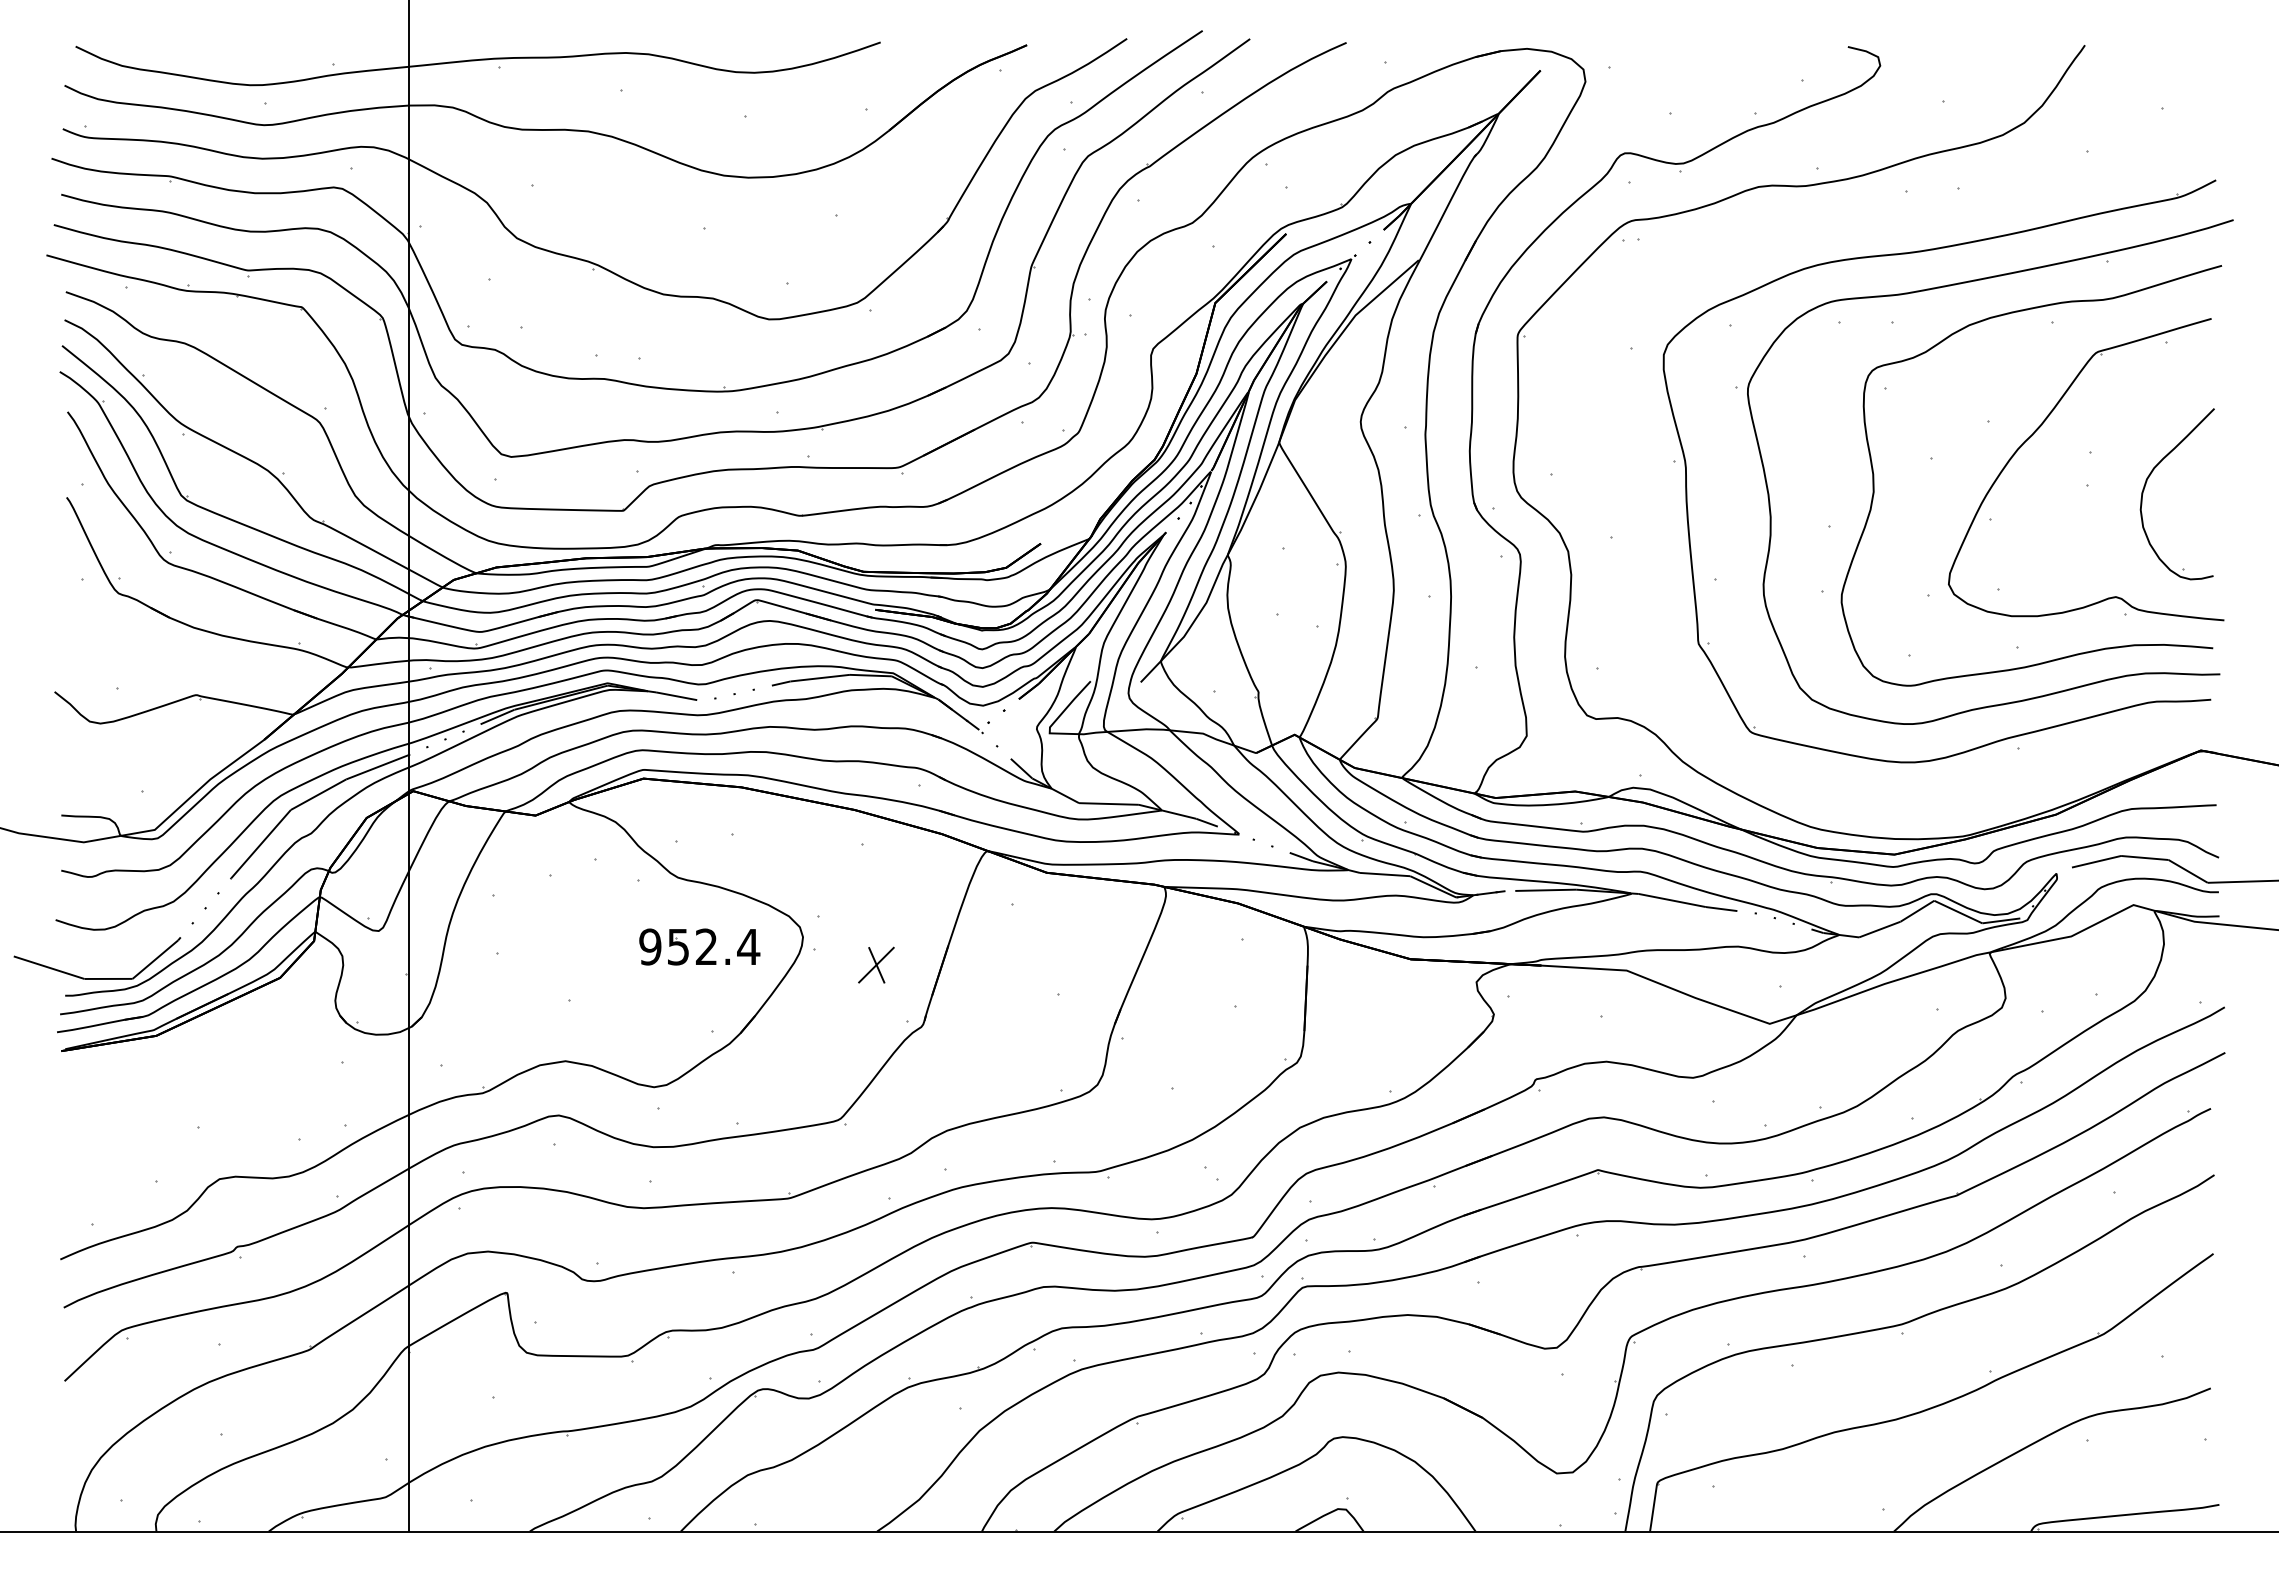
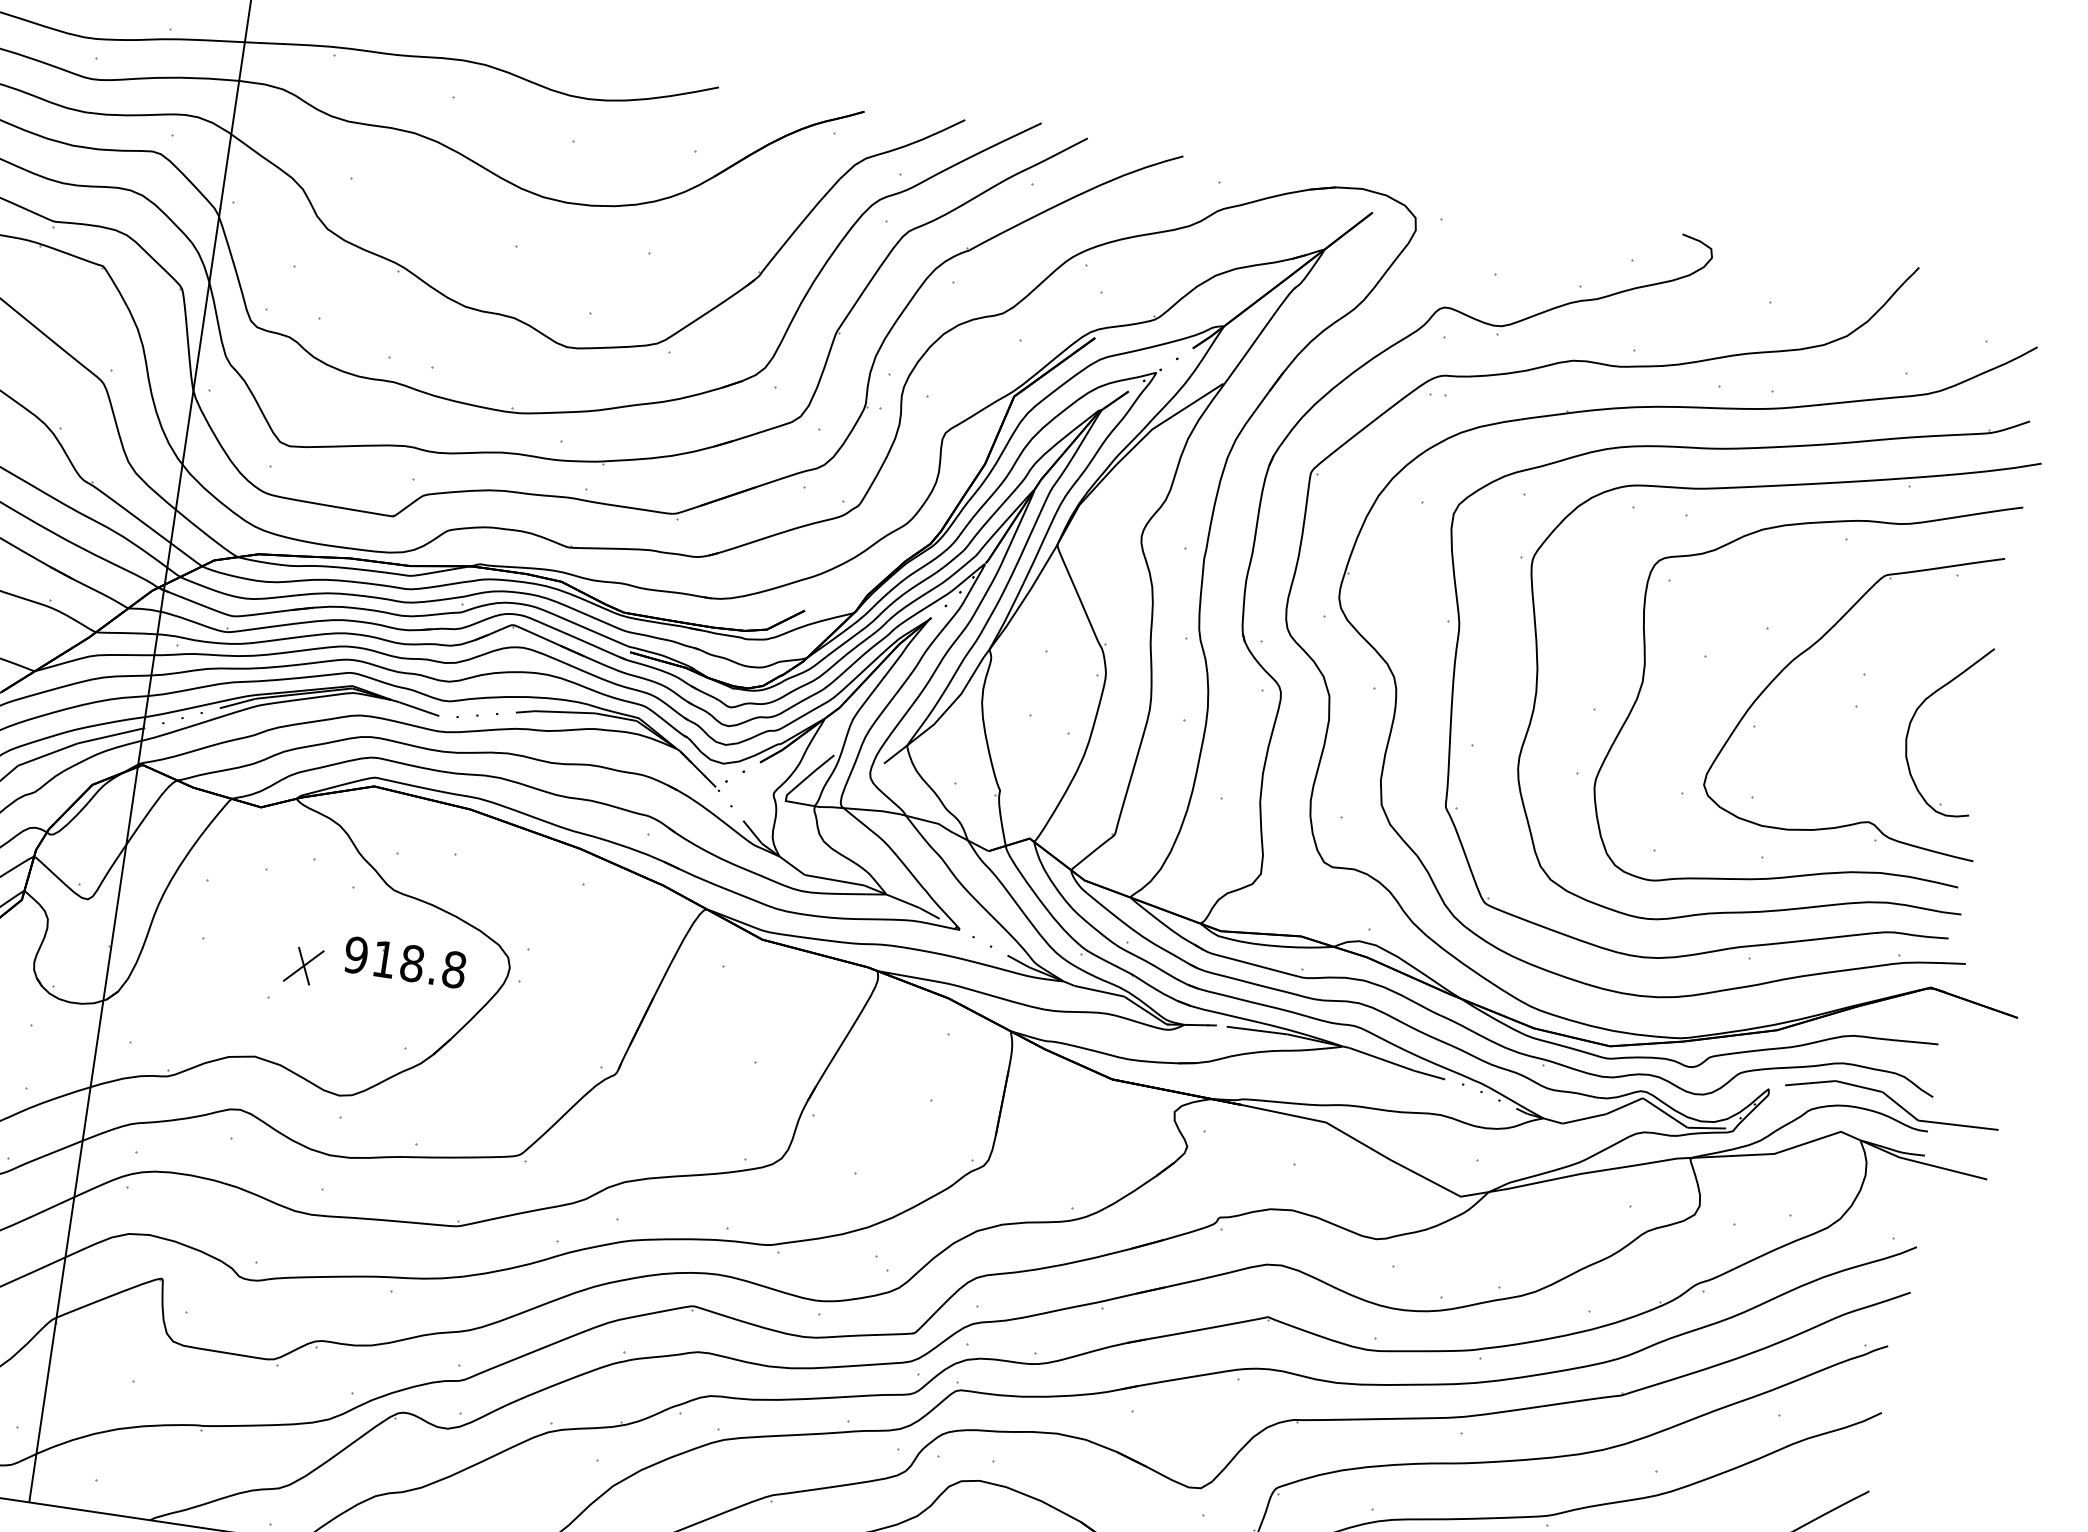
part: (1860, 219) -> (1669, 408), added
text: (714, 946) -> (420, 964), 952.4 -> 918.8
part: (876, 964) -> (303, 965), moved

